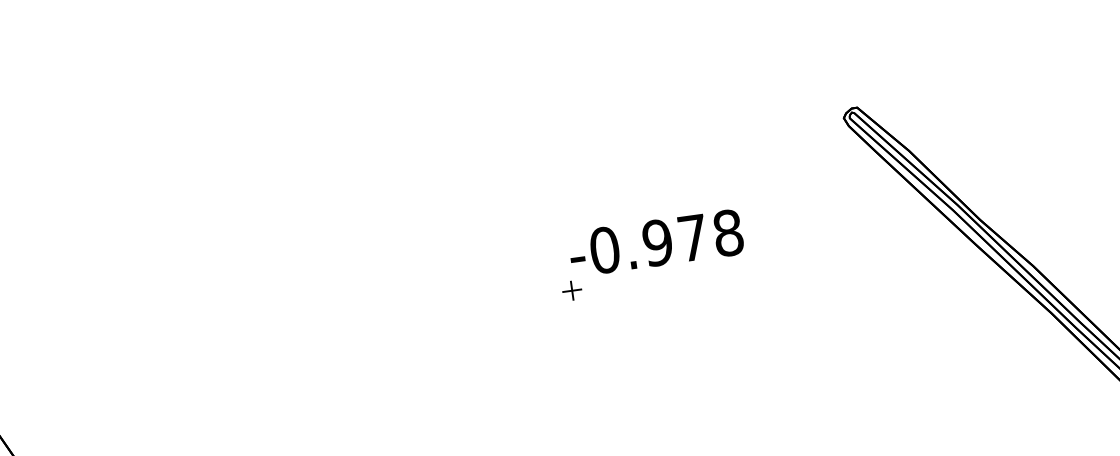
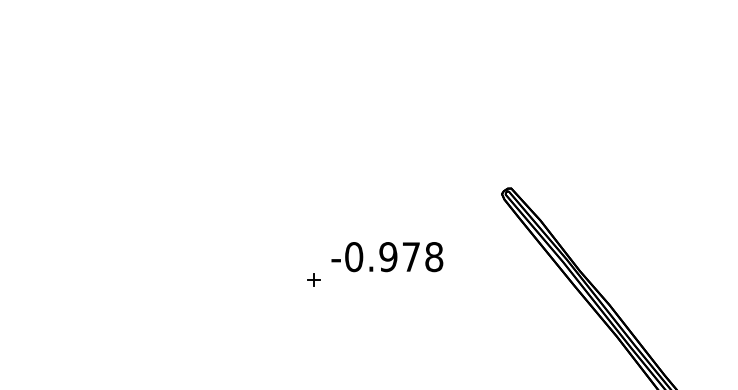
text: (656, 243) -> (387, 257), moved

